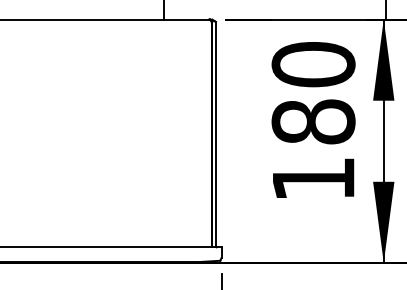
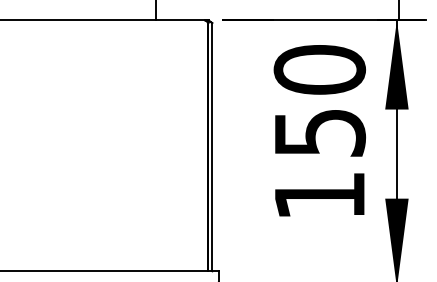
text: (313, 121) -> (319, 132), 180 -> 150

